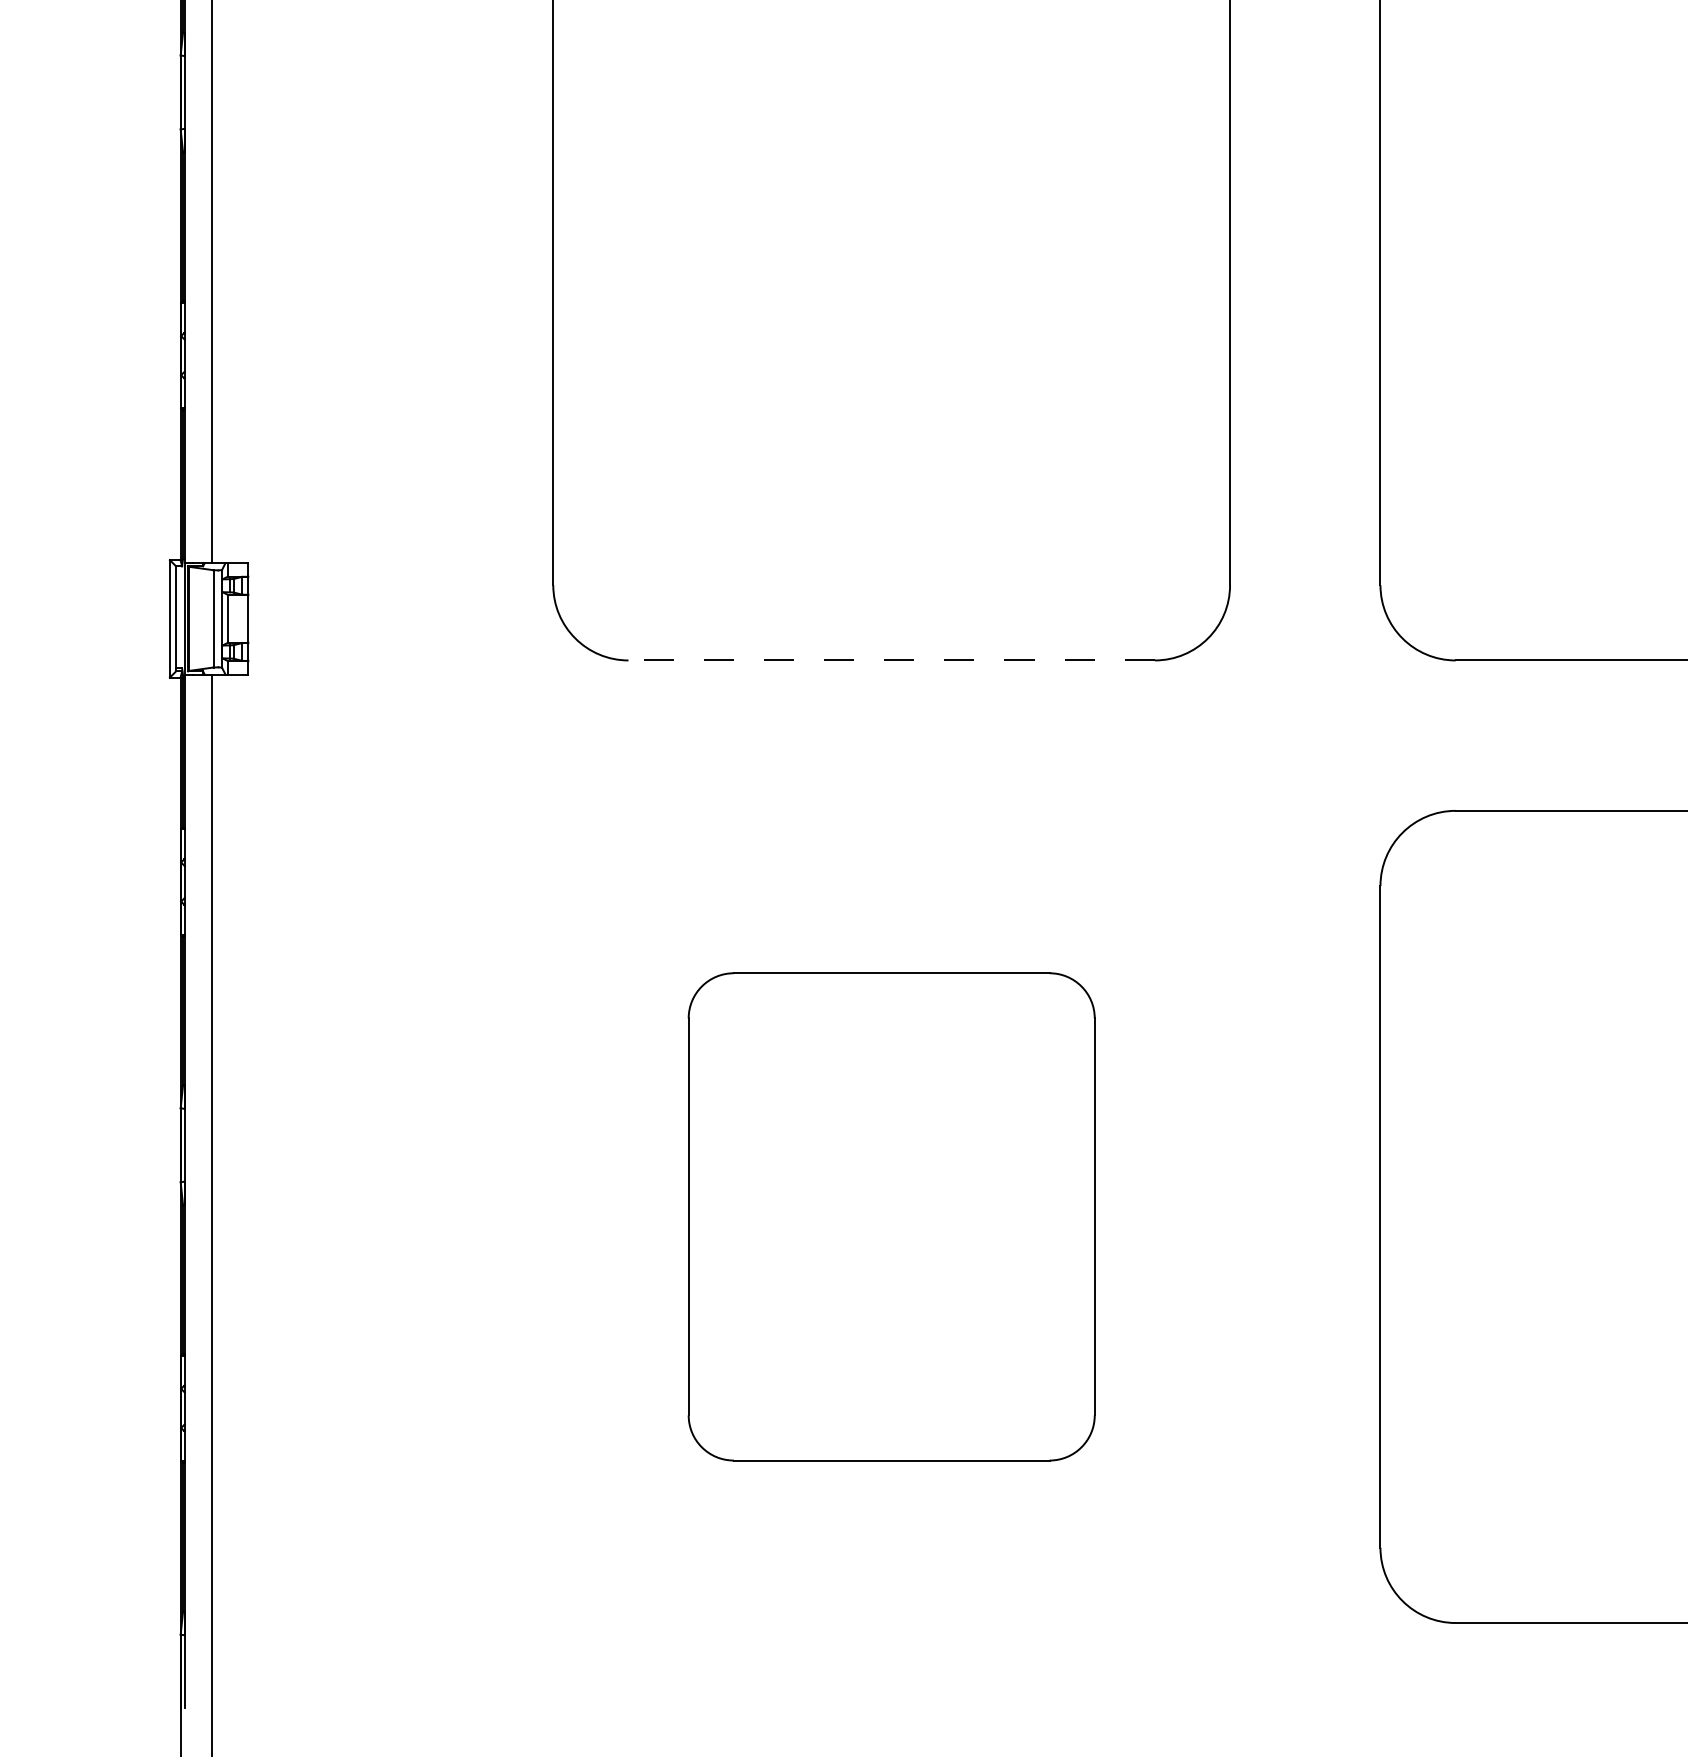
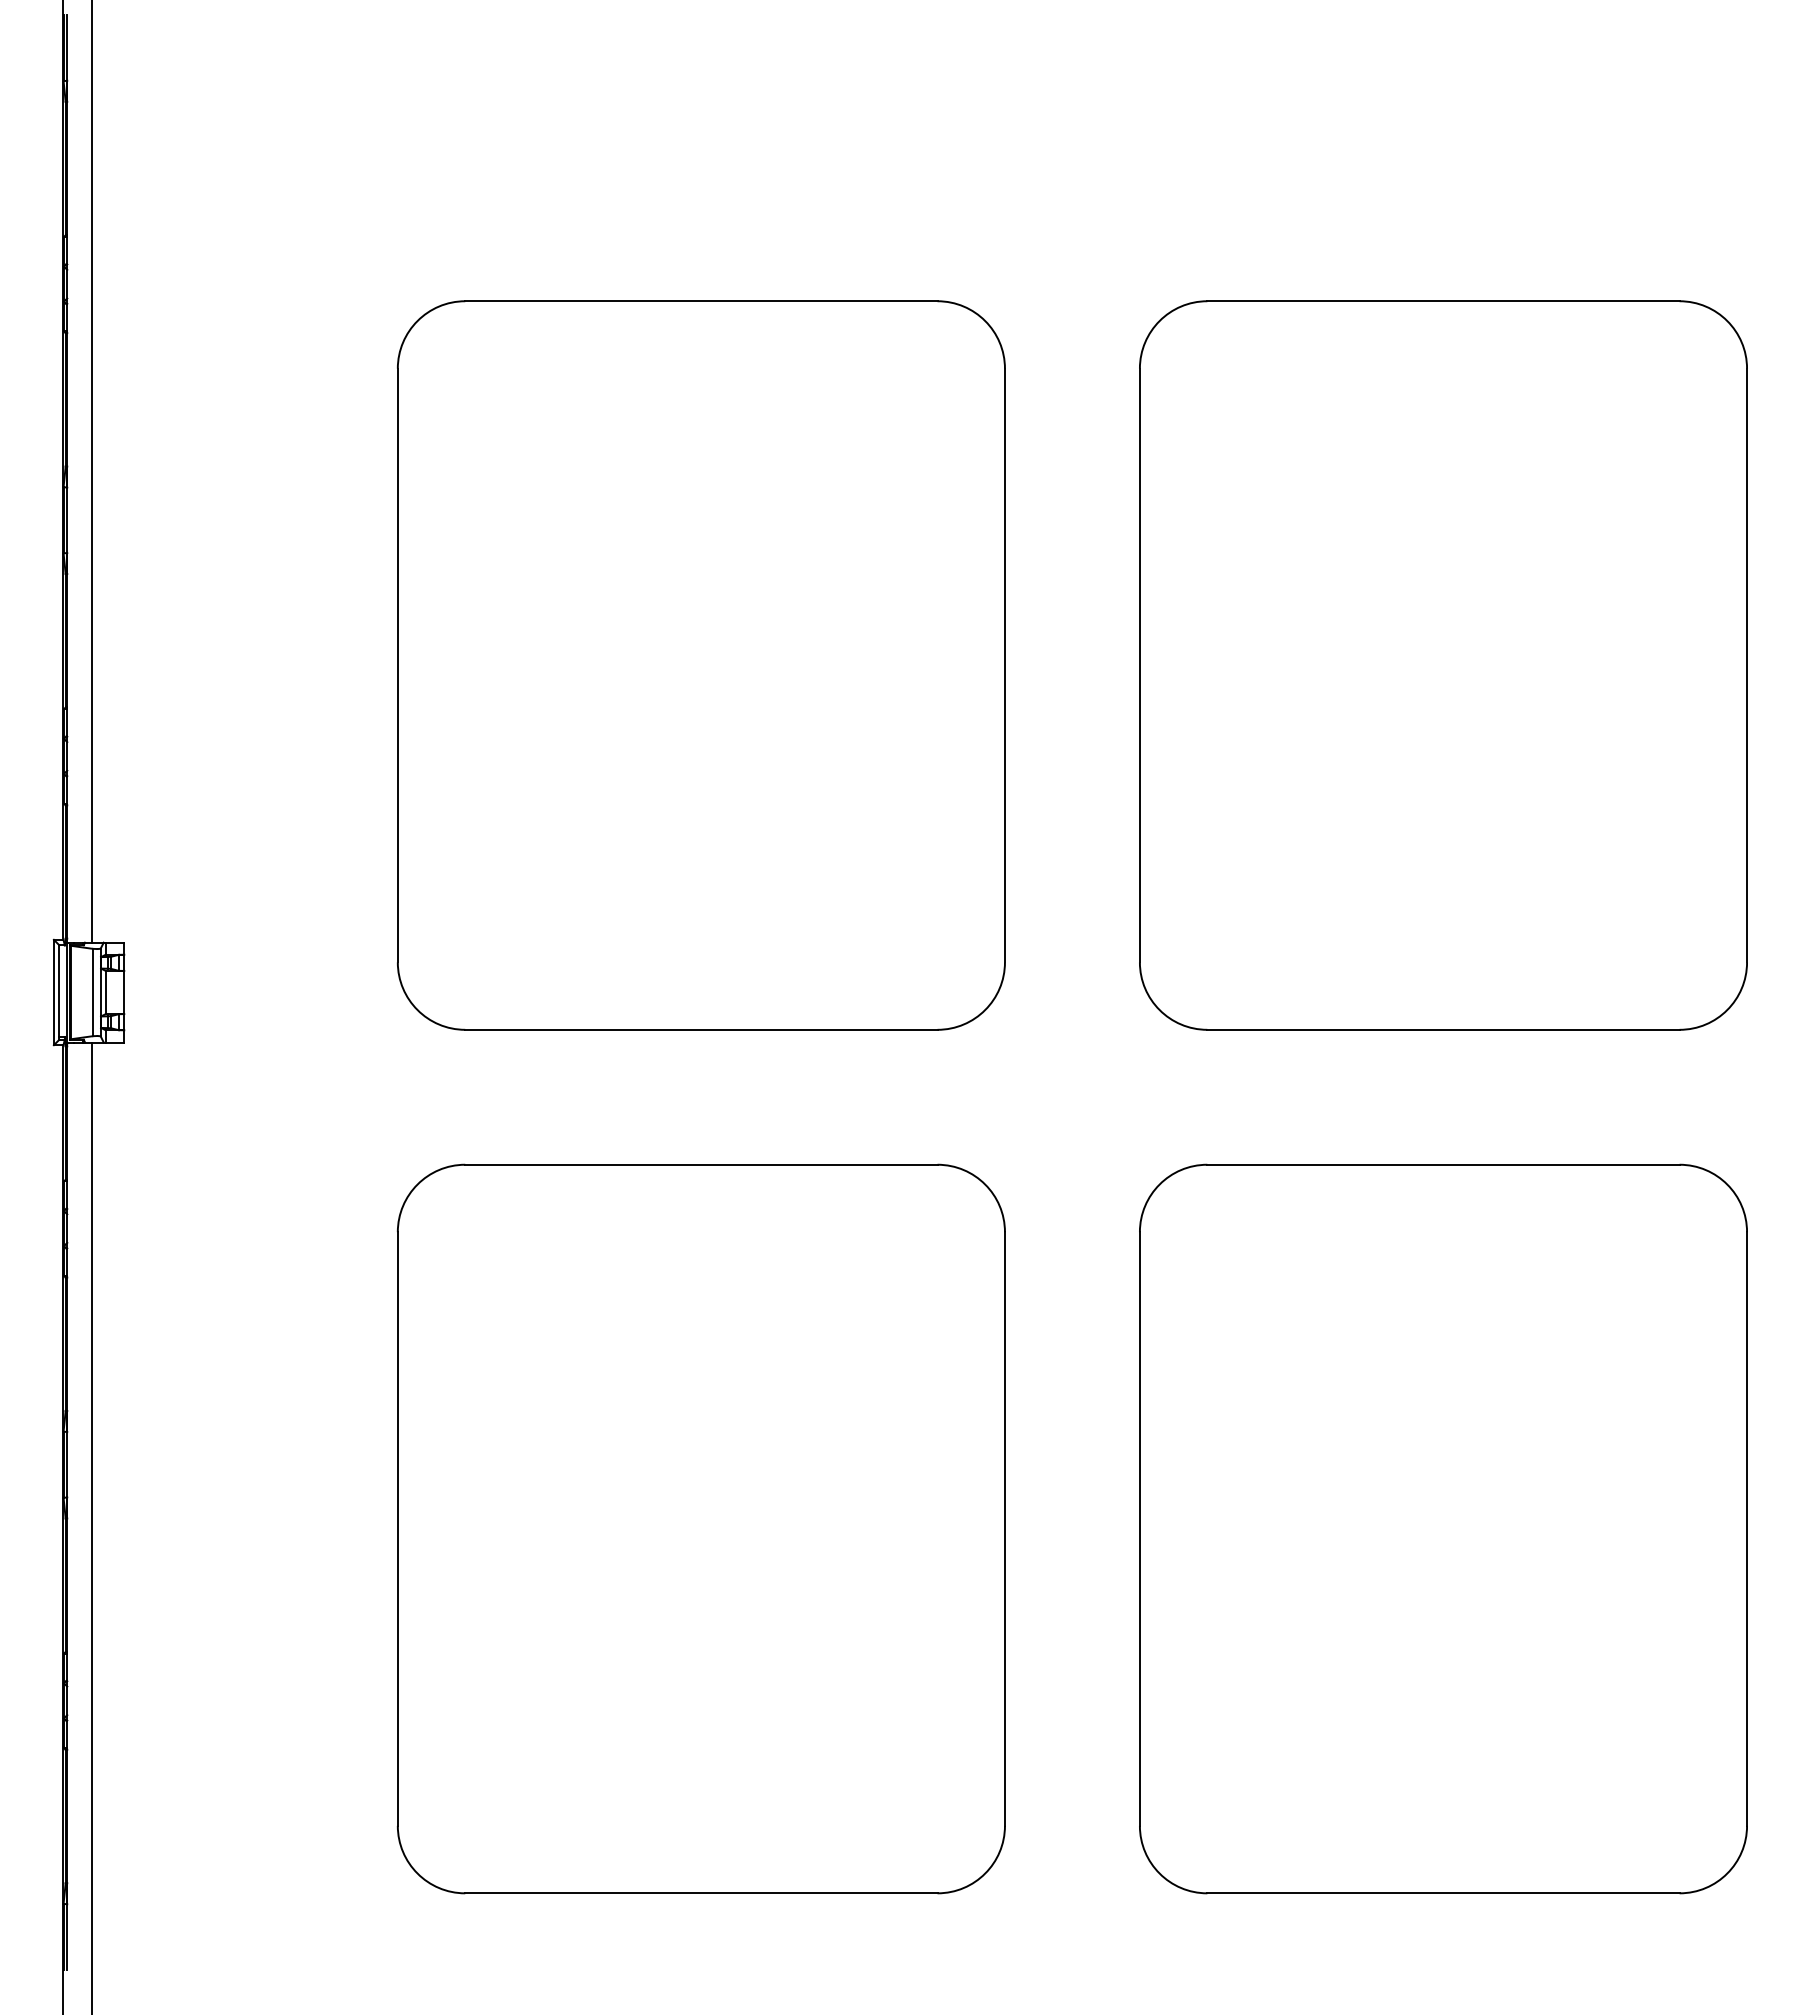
line: (890, 660) -> (700, 1029), dashed -> solid
part: (891, 1216) -> (701, 1528), size x1.67

